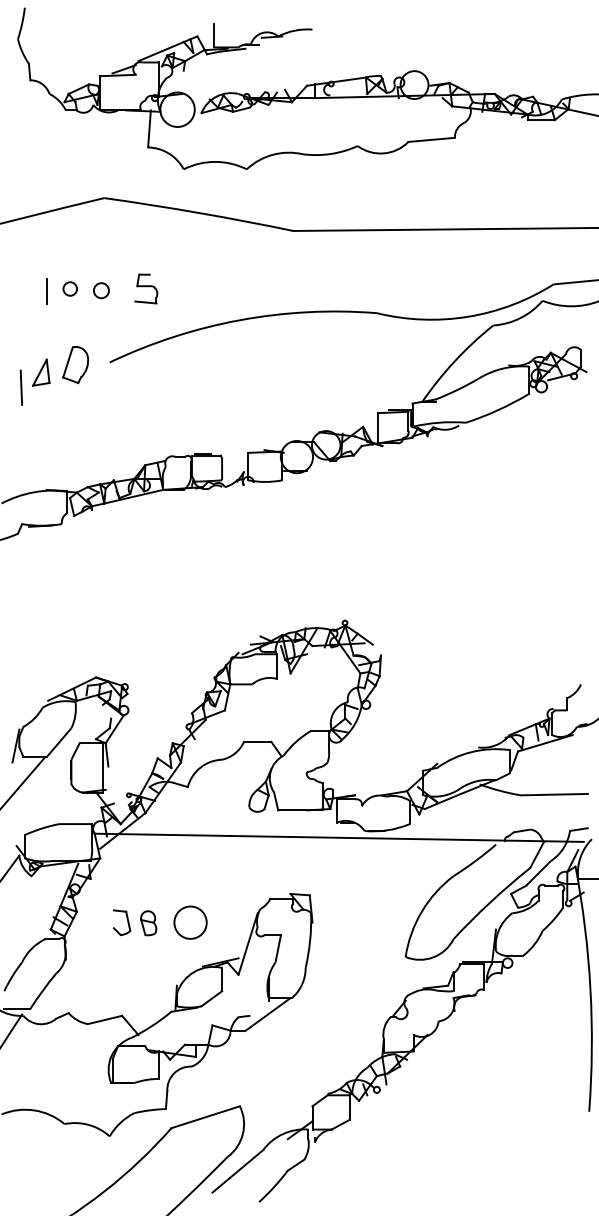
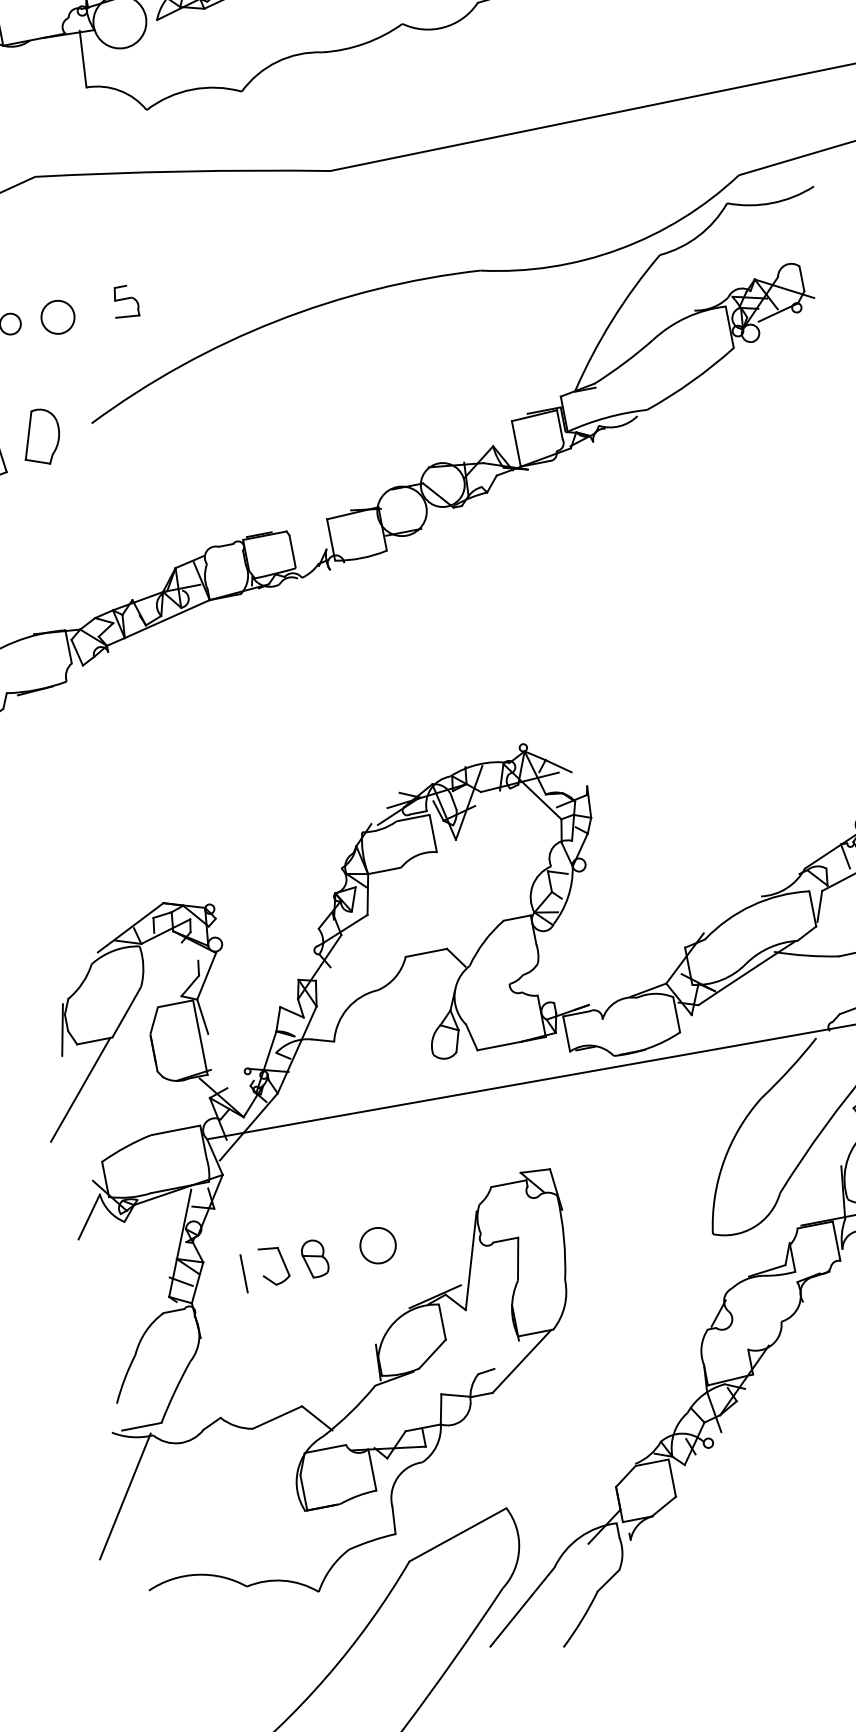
part: (146, 289) -> (125, 302), size x0.71
circle: (101, 290) -> (58, 317), size x1.43
circle: (190, 922) -> (377, 1245), size x0.71
line: (101, 923) -> (243, 1272), added

